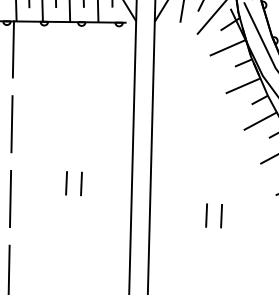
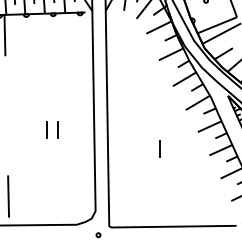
line: (11, 123) -> (5, 88), removed
line: (9, 198) -> (6, 142), removed
line: (206, 215) -> (148, 148), removed

